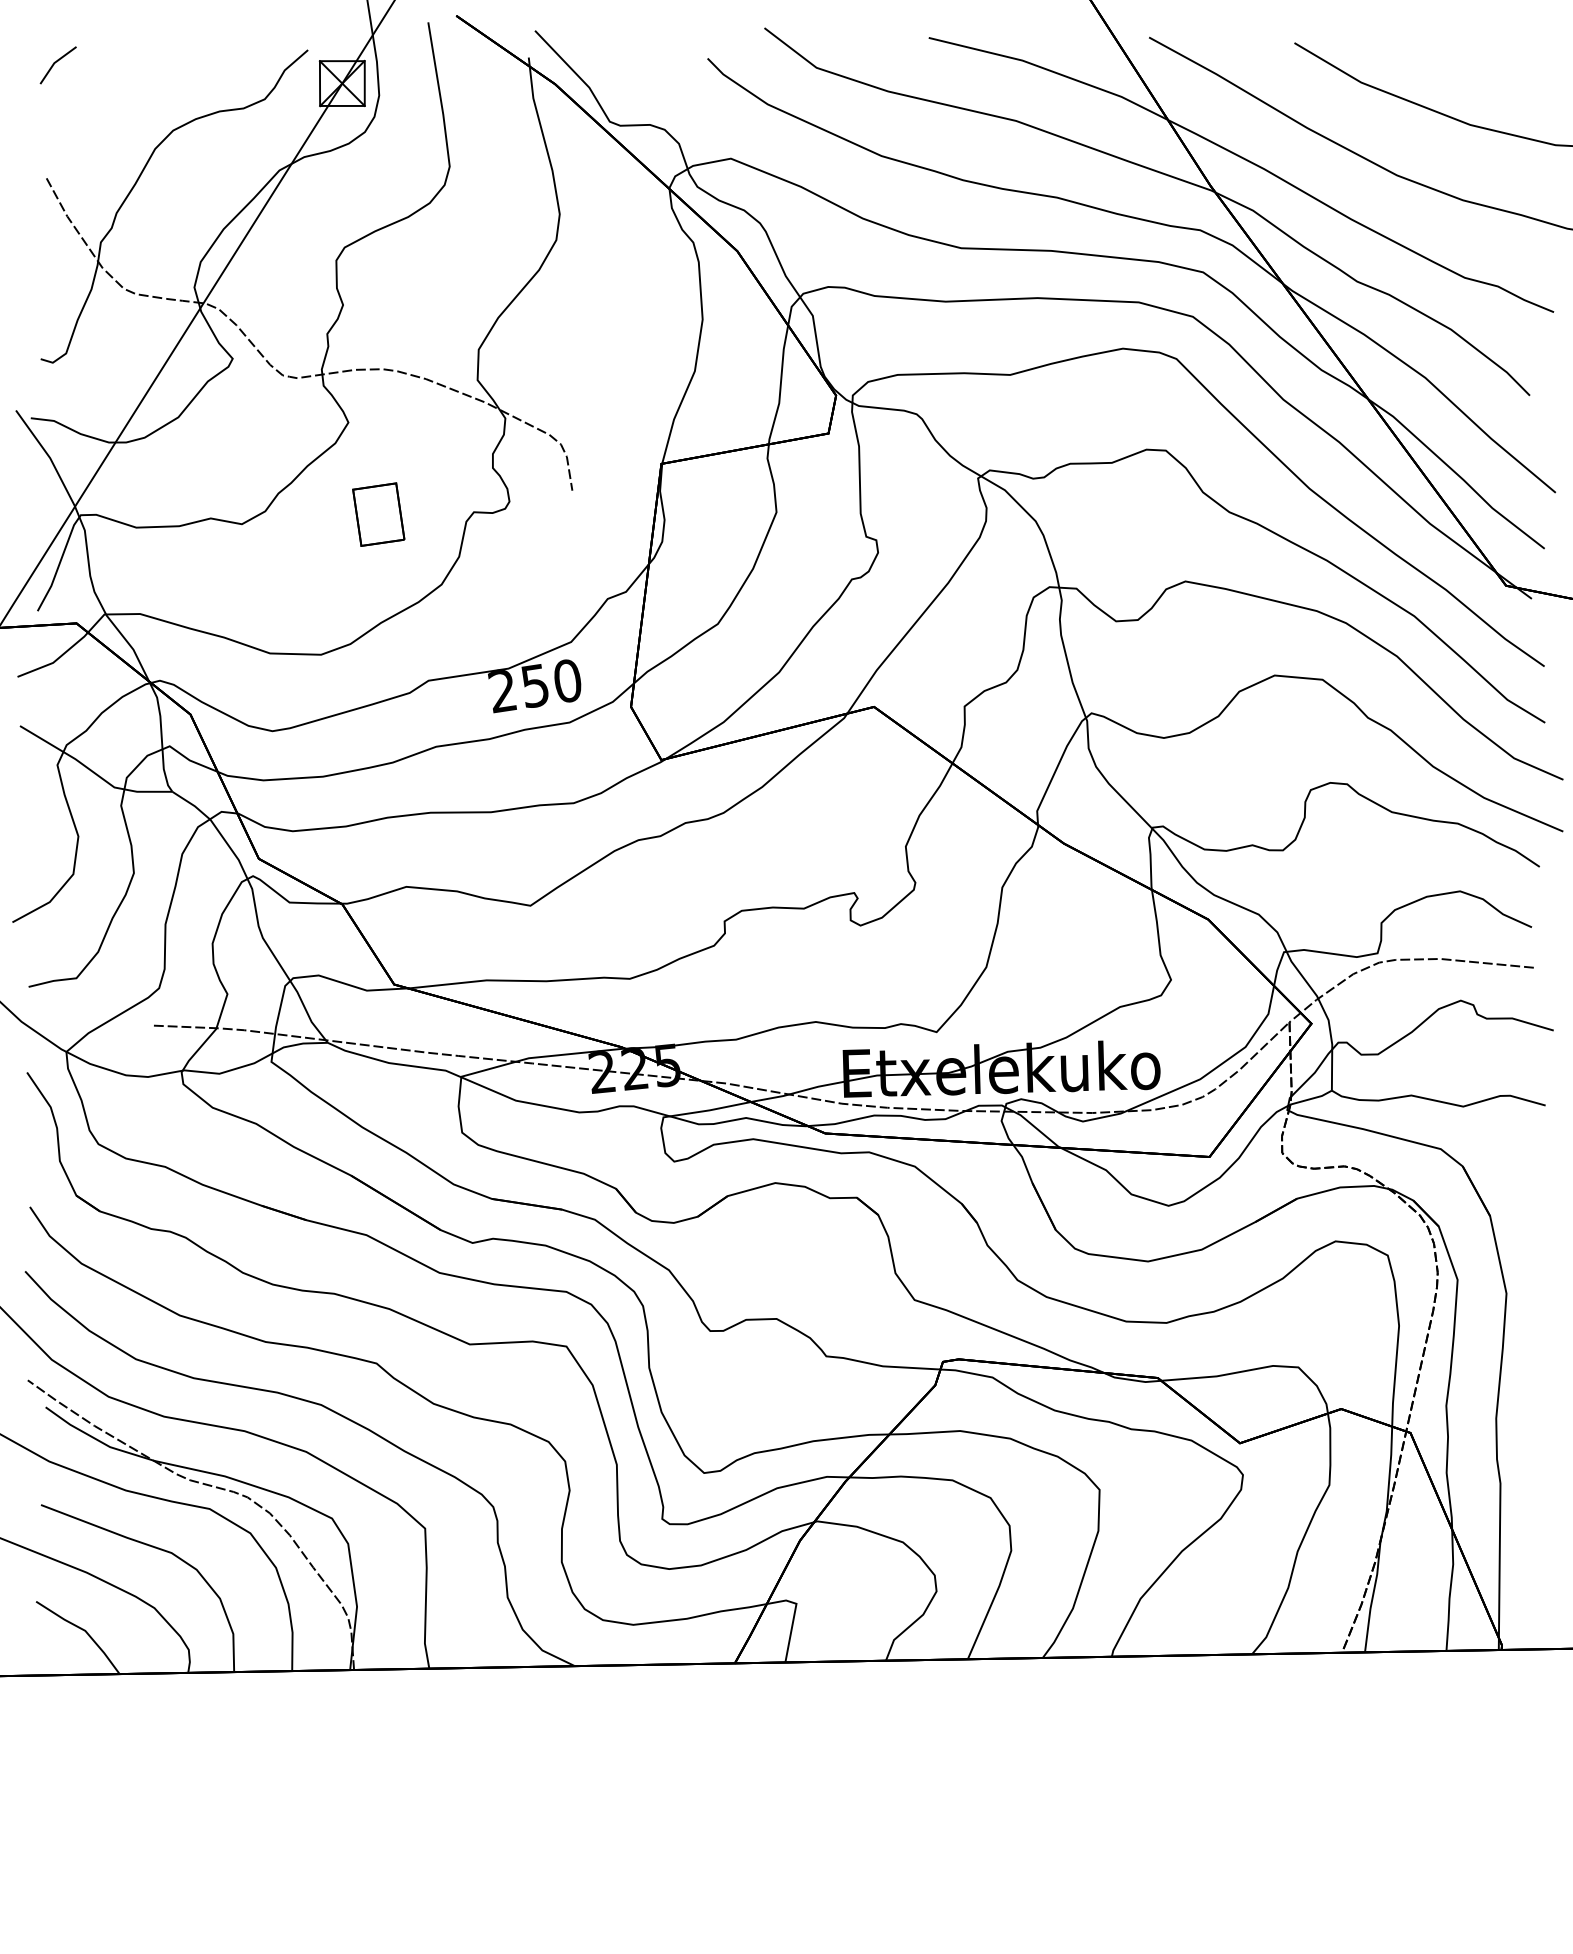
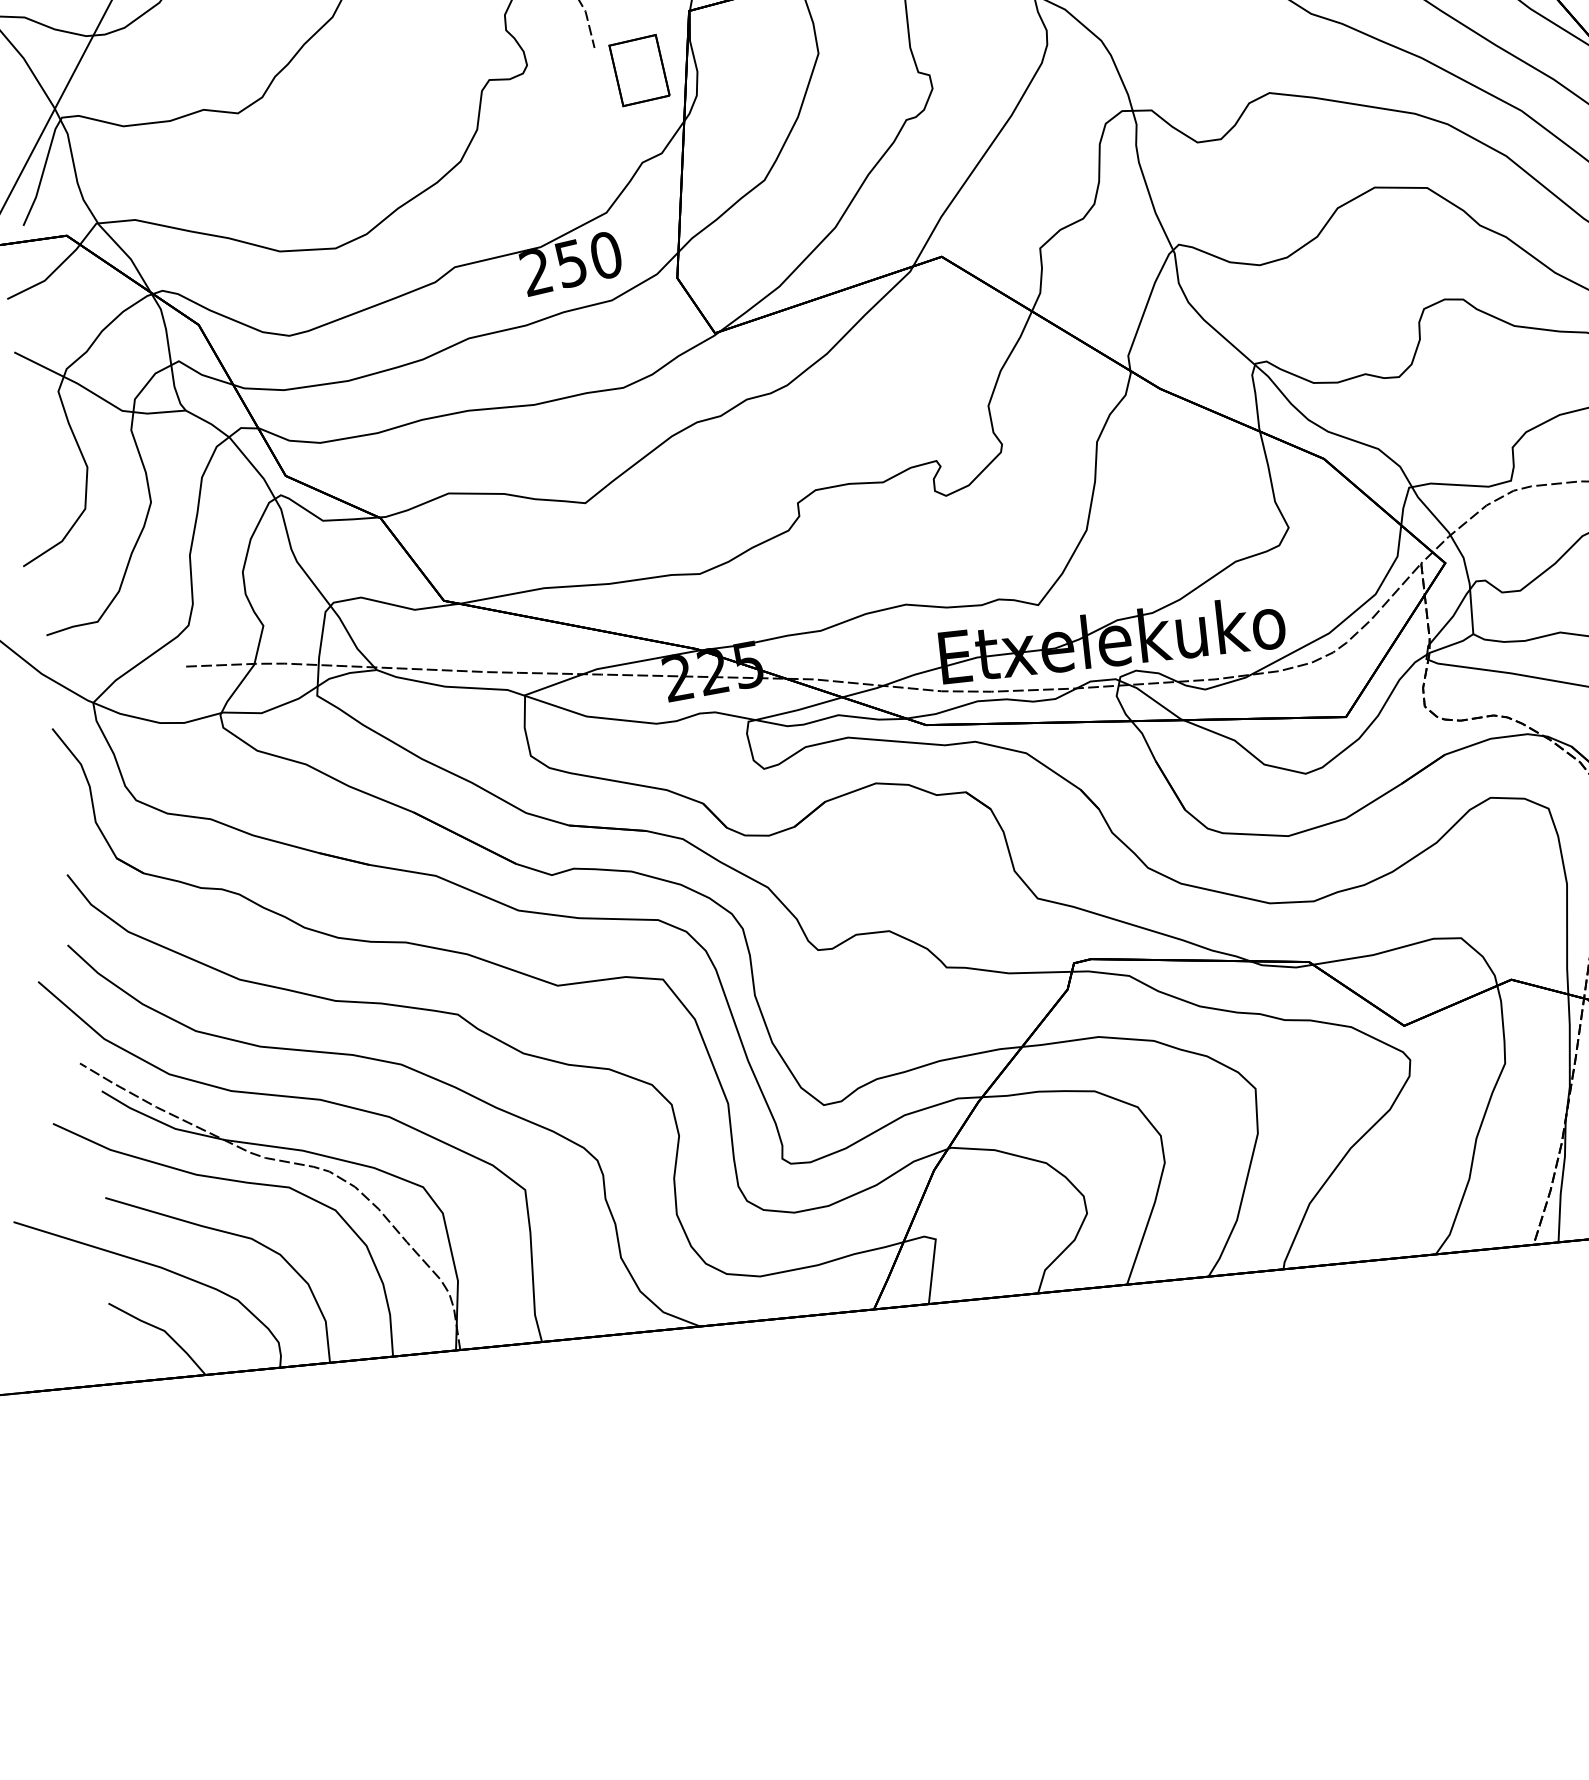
part: (378, 514) -> (639, 70), moved

